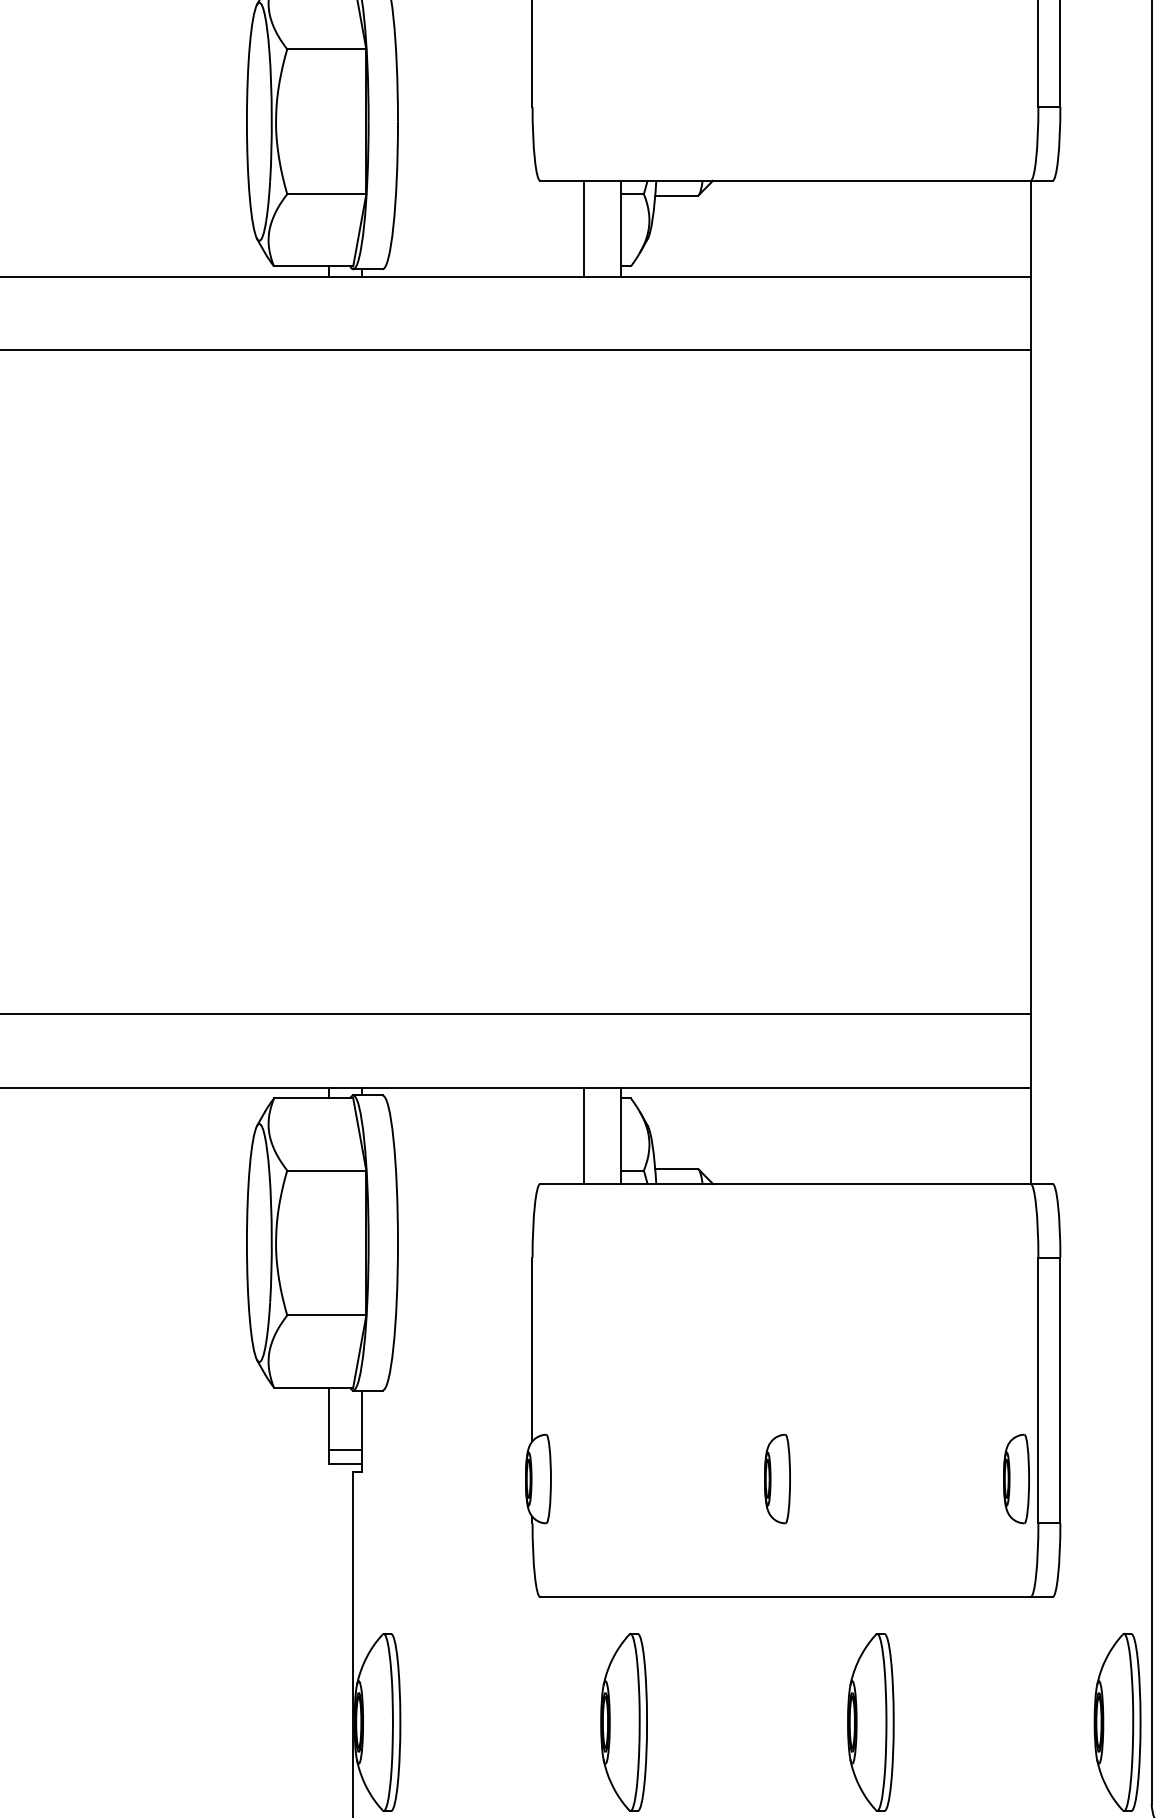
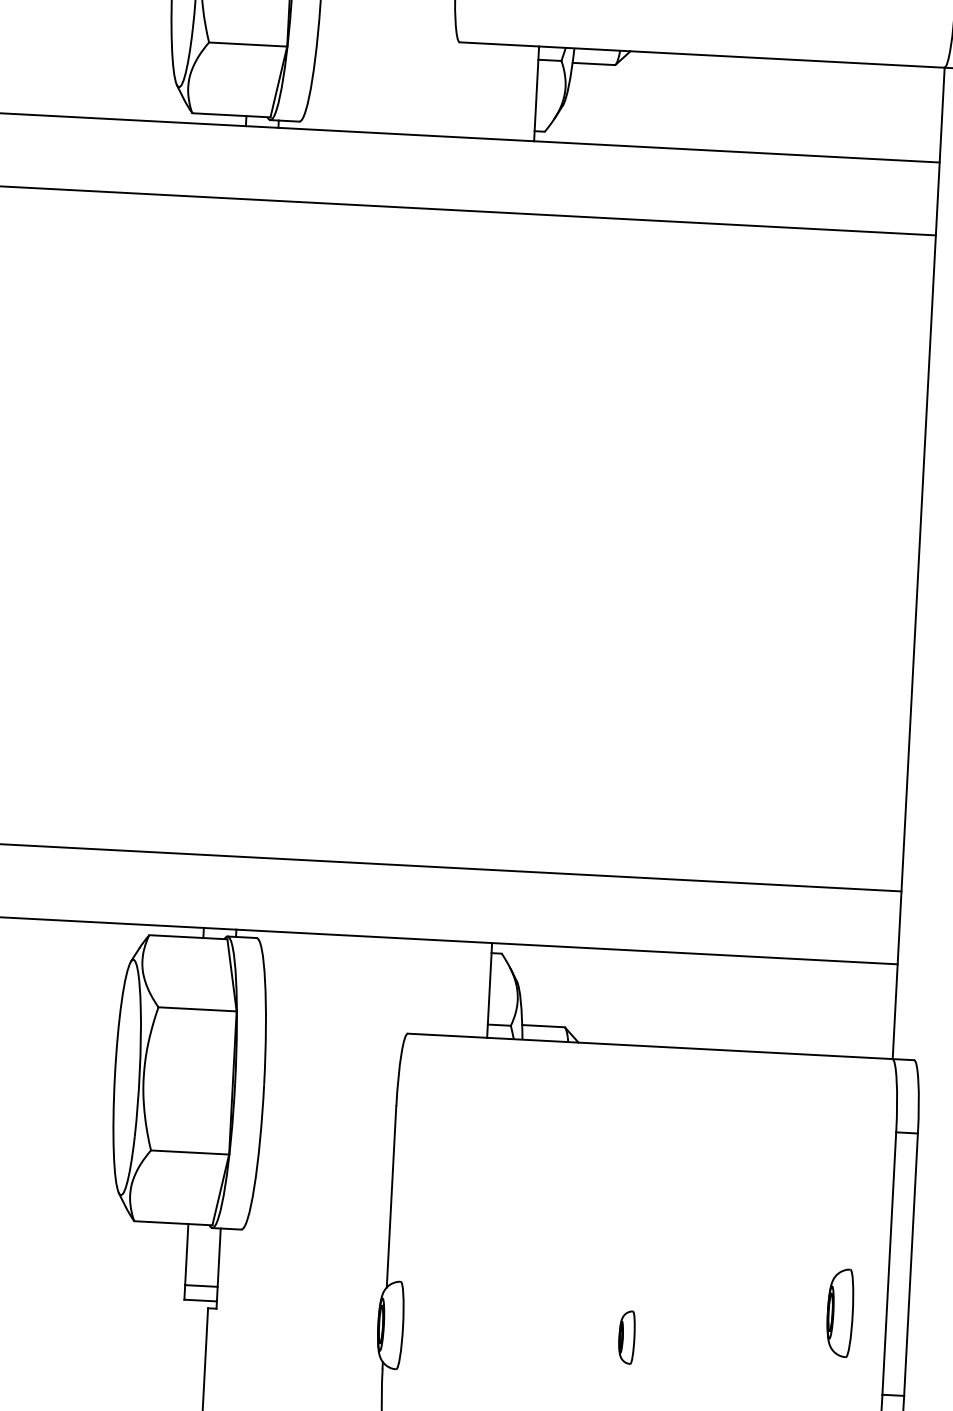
line: (583, 228) -> (500, 91), removed
line: (583, 1136) -> (452, 988), removed
part: (777, 1478) -> (626, 1336), size x0.6
part: (1016, 1478) -> (840, 1312), moved

